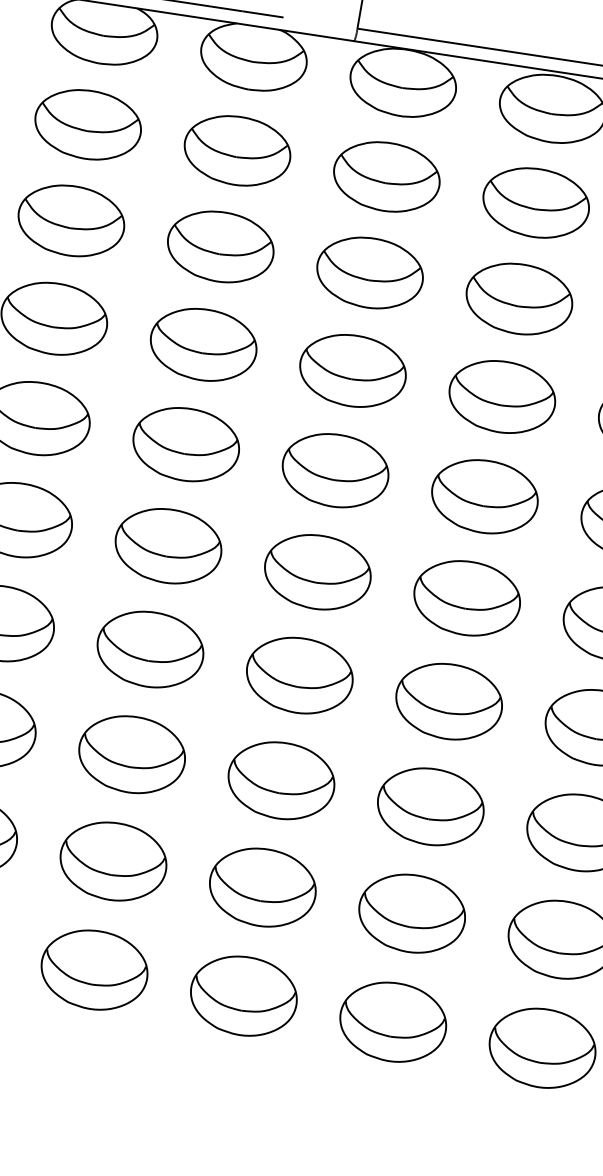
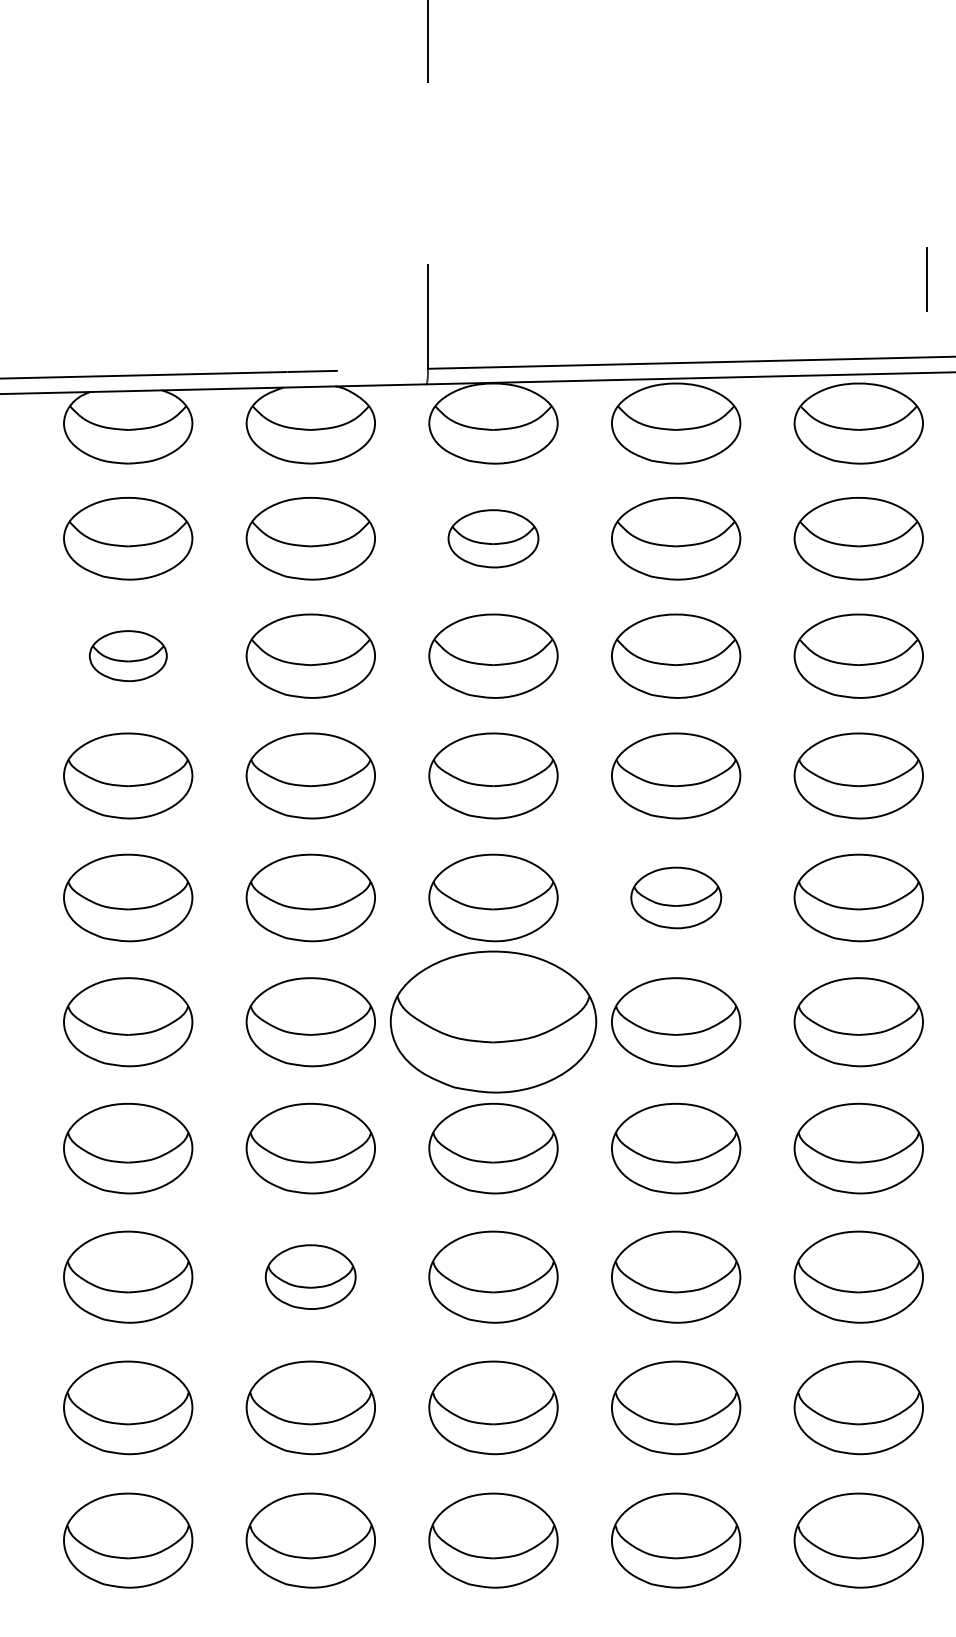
part: (386, 176) -> (493, 538), size x0.7
part: (71, 220) -> (128, 655), size x0.6
part: (485, 496) -> (676, 897), size x0.7
part: (317, 572) -> (493, 1022), size x1.6
part: (131, 754) -> (310, 1276), size x0.7

